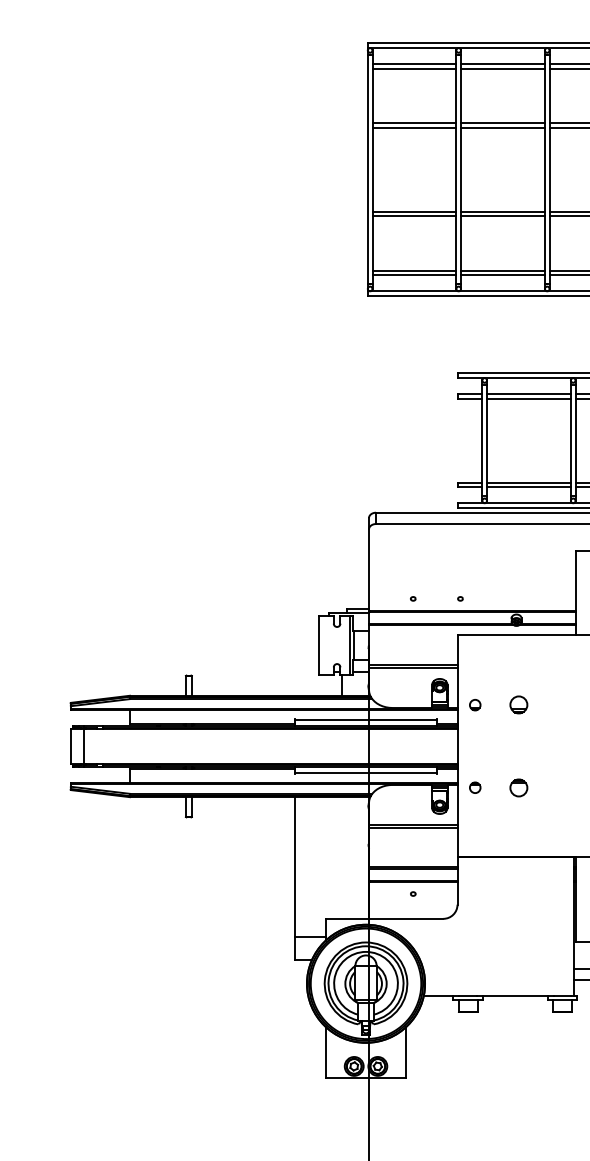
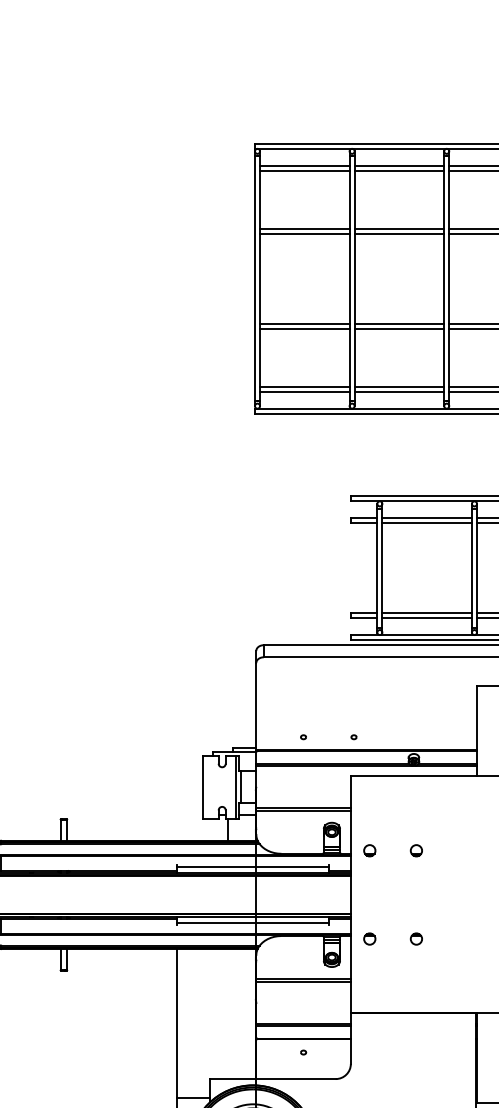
part: (518, 705) -> (416, 851), size x0.62
part: (518, 787) -> (416, 938), size x0.62

